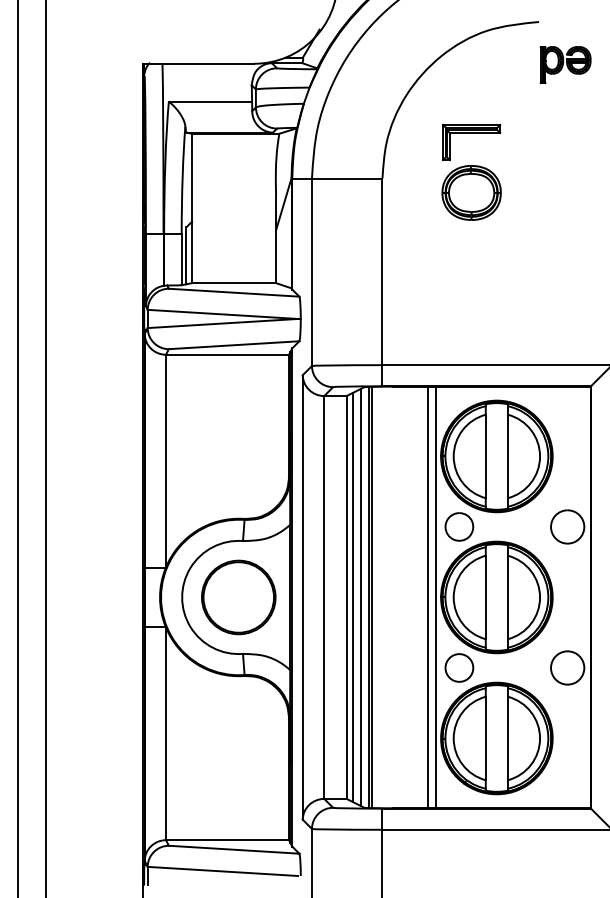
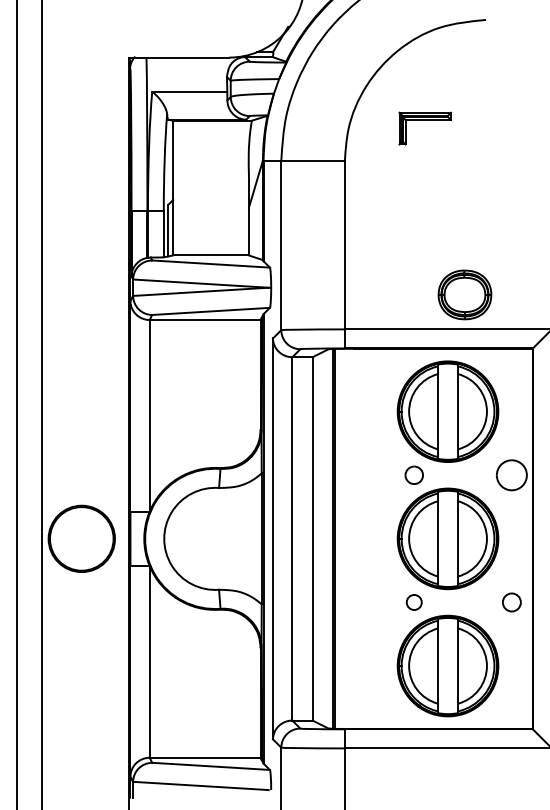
part: (565, 65) -> (509, 59), removed
part: (471, 192) -> (464, 294), moved
part: (459, 526) -> (414, 474), size x0.7
part: (238, 597) -> (81, 538), moved
line: (353, 597) -> (318, 538), removed
line: (360, 597) -> (325, 538), removed
line: (428, 597) -> (386, 538), removed
line: (436, 597) -> (393, 538), removed
circle: (459, 667) -> (414, 602), size x0.6
circle: (567, 667) -> (511, 602), size x0.6

